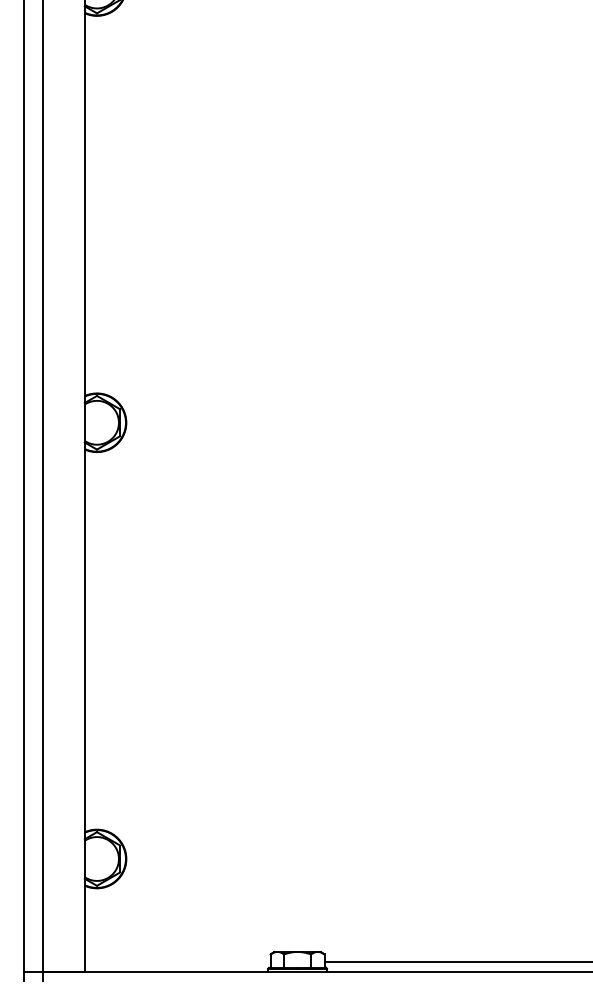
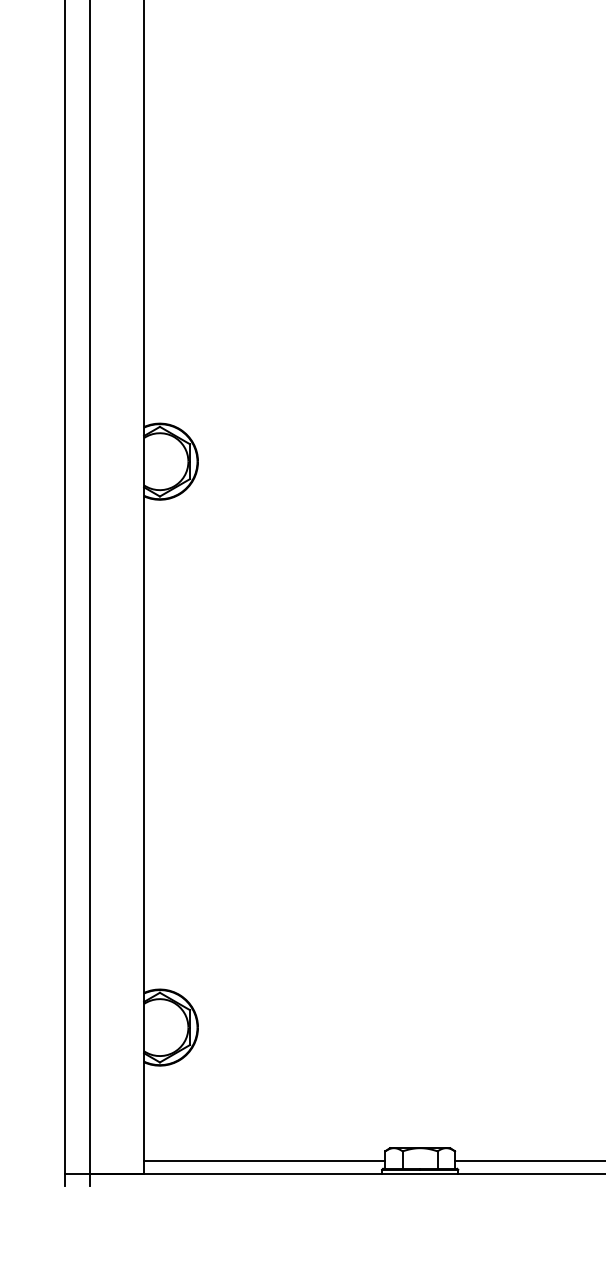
line: (177, 961) -> (264, 1160), added

